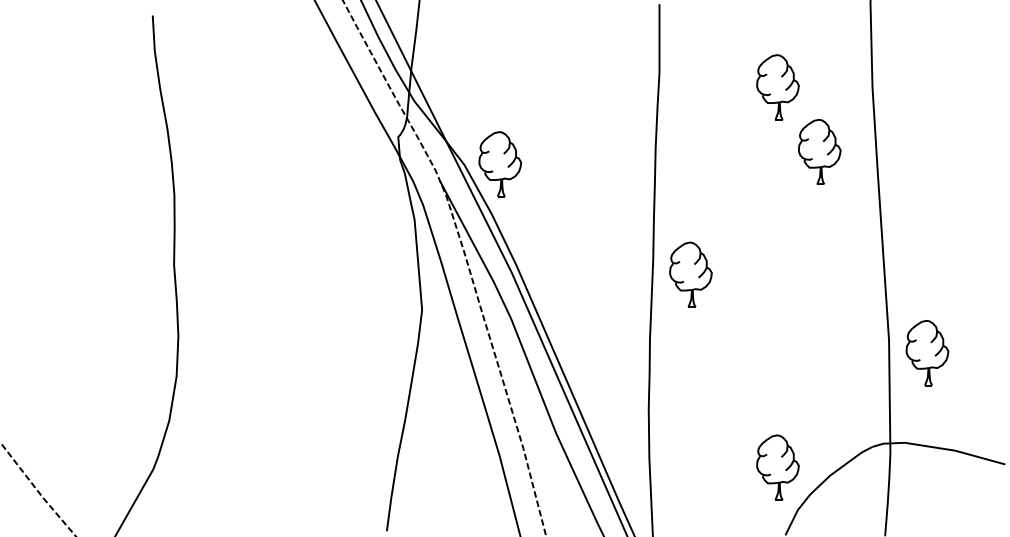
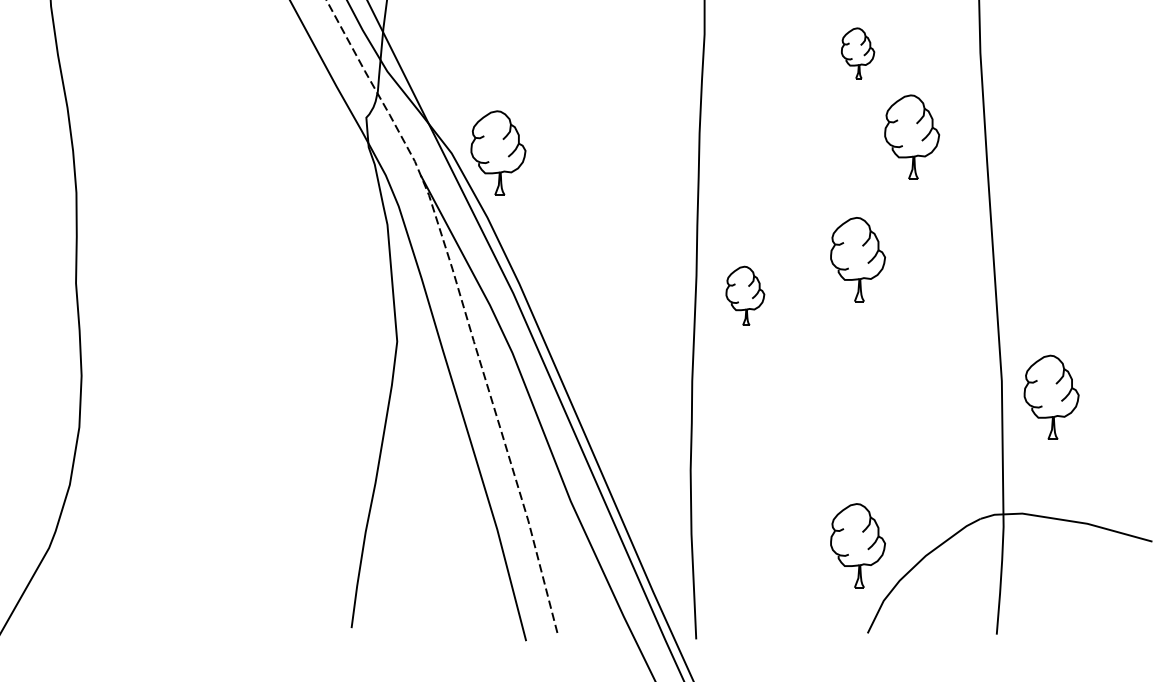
part: (777, 87) -> (857, 53), size x0.6
part: (777, 246) -> (857, 259), added
part: (690, 274) -> (744, 295), size x0.7

